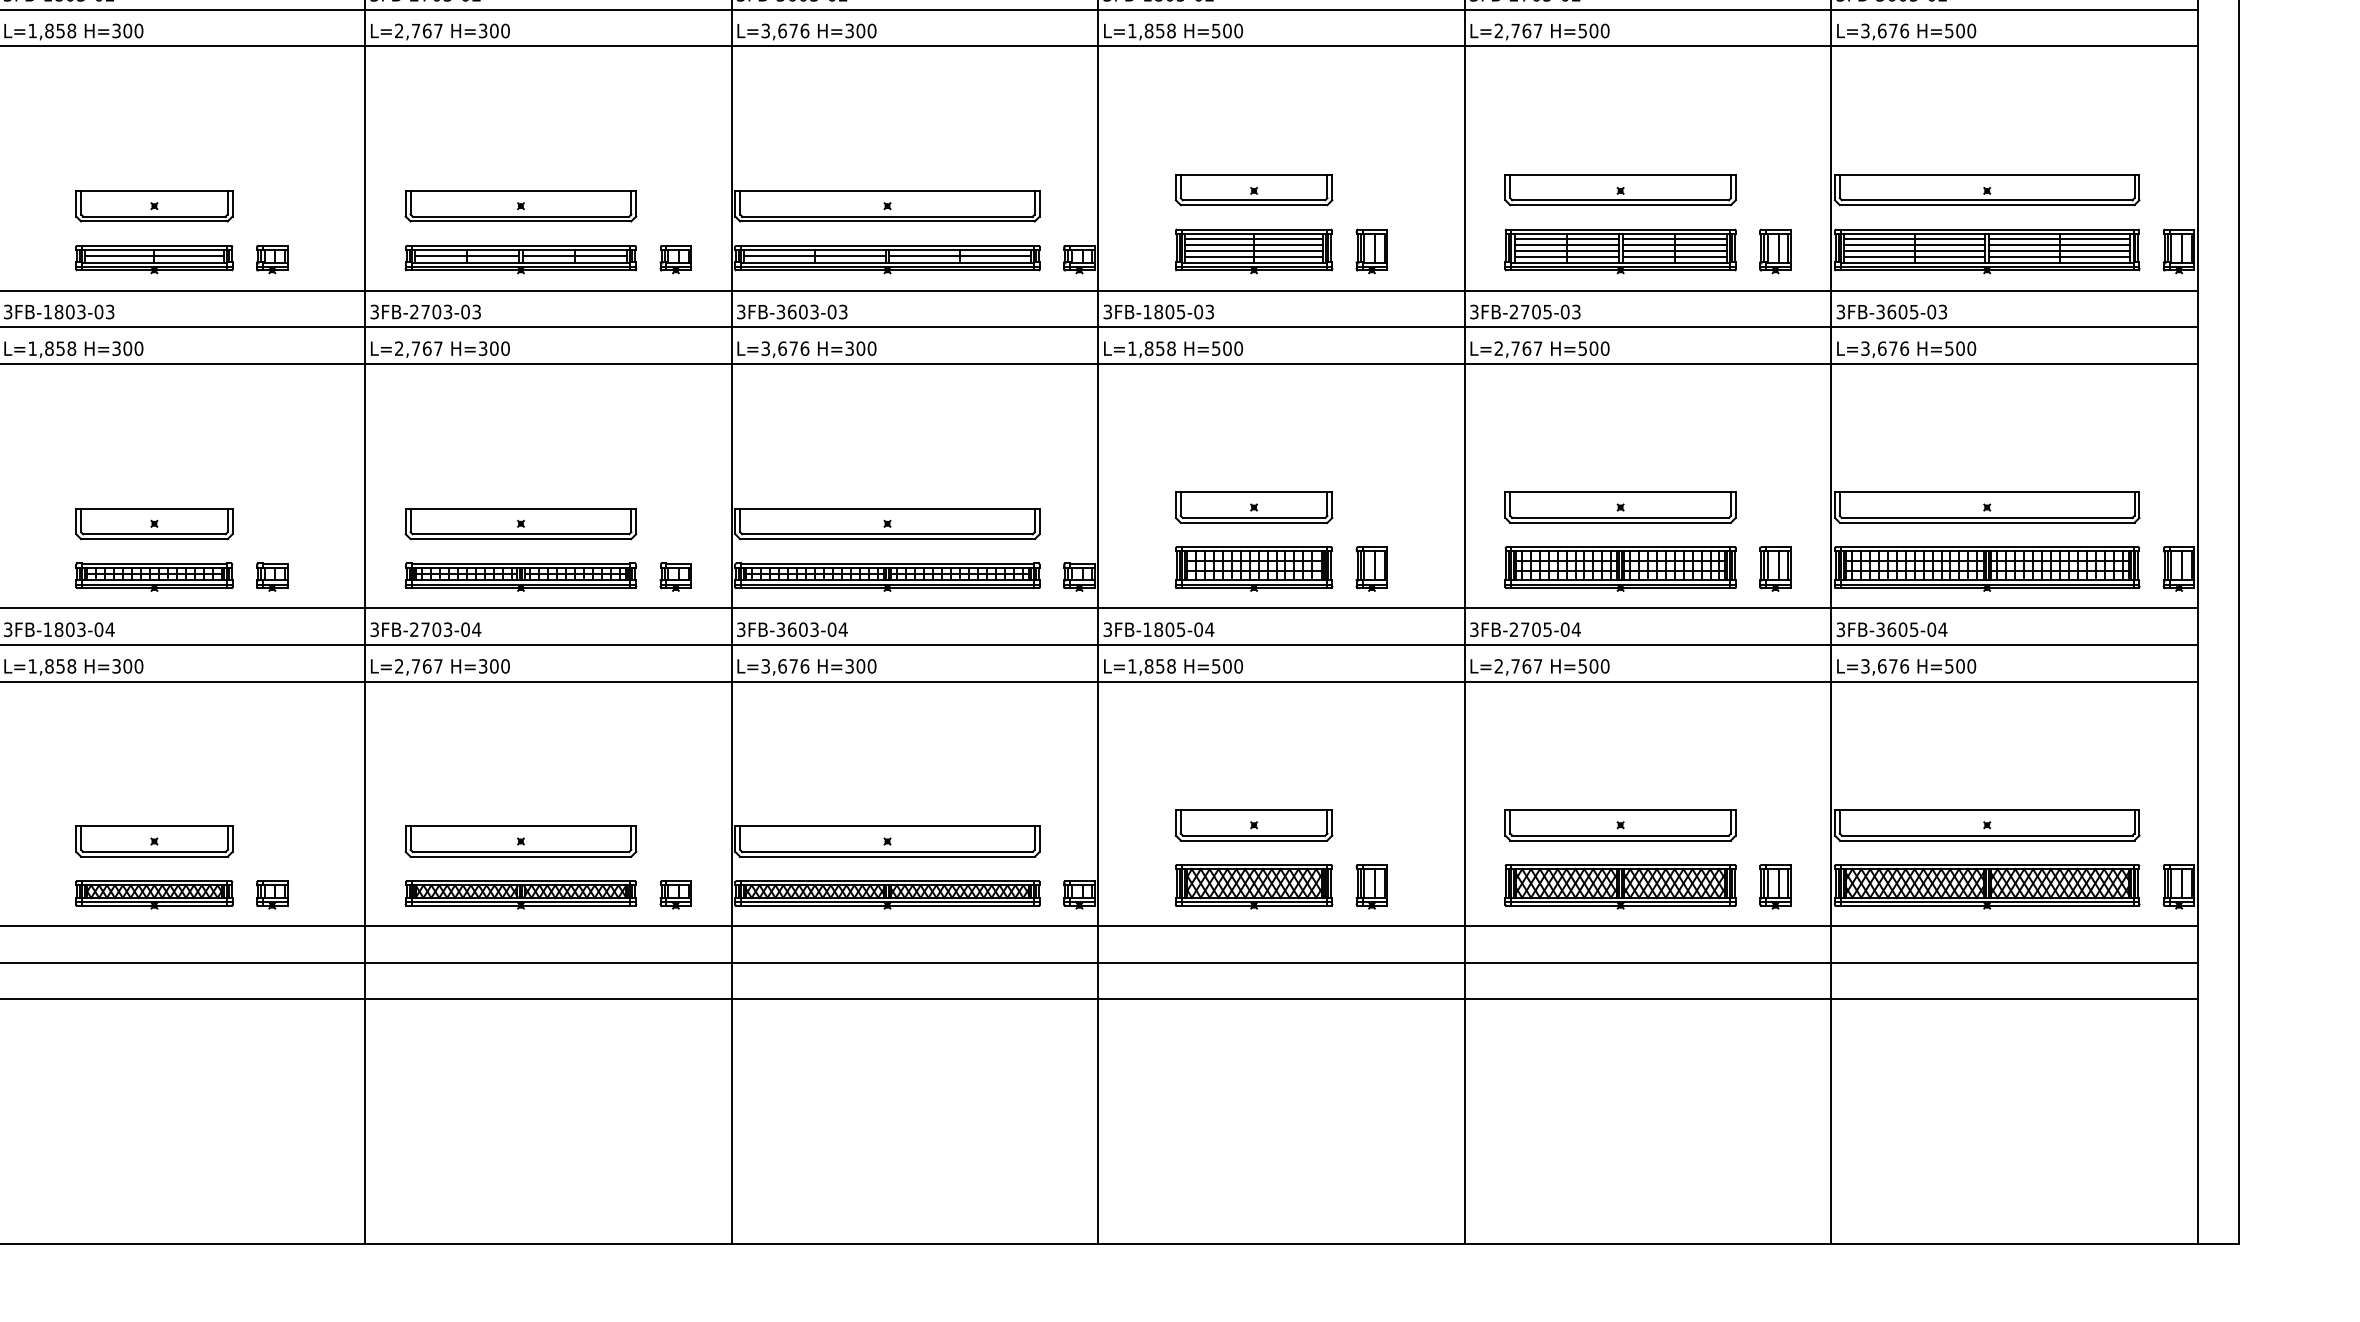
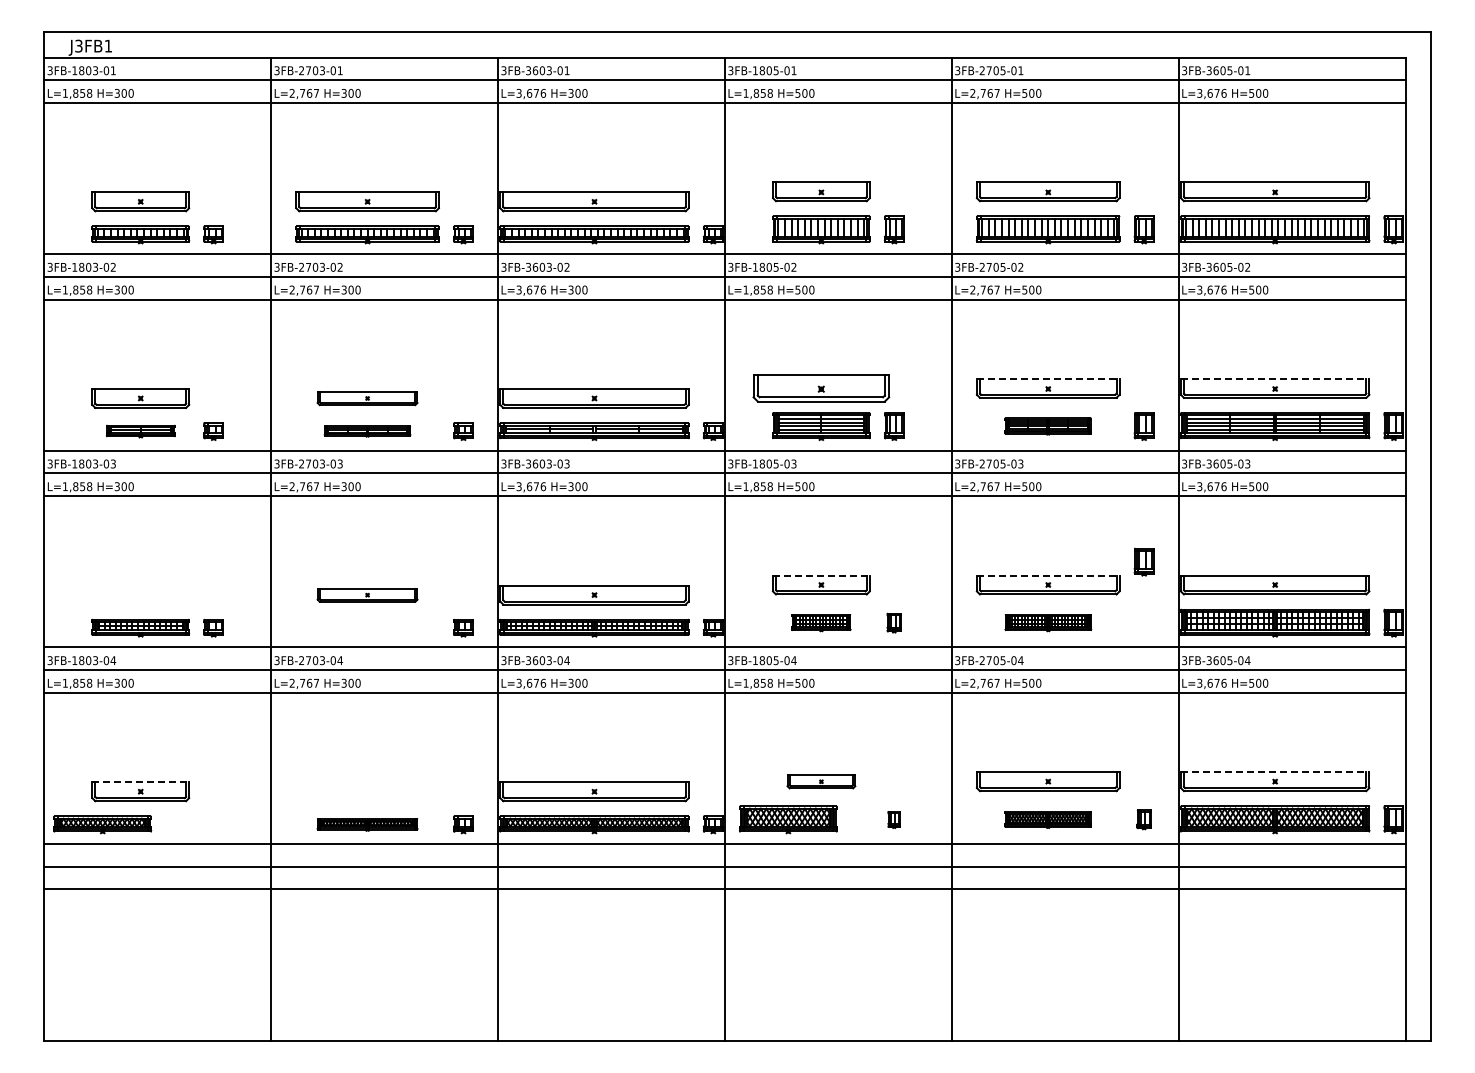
line: (1621, 173) -> (1048, 378), solid -> dashed
line: (1987, 173) -> (1275, 378), solid -> dashed
part: (1254, 190) -> (821, 388), size x1.4
part: (520, 206) -> (367, 398), size x0.7
part: (1619, 251) -> (1047, 426), size x0.6
part: (154, 259) -> (140, 431), size x0.7
part: (520, 259) -> (367, 431), size x0.6
line: (1254, 492) -> (821, 575), solid -> dashed
line: (1621, 492) -> (1048, 575), solid -> dashed
part: (154, 524) -> (140, 595), removed
part: (520, 524) -> (367, 595), size x0.7
part: (1254, 568) -> (821, 622), size x0.6
part: (1370, 568) -> (893, 622), size x0.7
part: (1621, 568) -> (1048, 622), size x0.6
part: (1774, 568) -> (1143, 561), moved
part: (520, 576) -> (367, 627), removed
line: (1987, 810) -> (1275, 772), solid -> dashed
part: (1254, 824) -> (821, 781), size x0.7
line: (155, 826) -> (141, 782), solid -> dashed
part: (520, 841) -> (367, 791), removed
part: (1254, 886) -> (788, 819), moved
part: (1370, 886) -> (893, 819), size x0.6
part: (1619, 886) -> (1047, 819), size x0.6
part: (1774, 886) -> (1143, 819), size x0.7
part: (154, 894) -> (102, 824), moved
part: (271, 894) -> (213, 824), removed
part: (520, 894) -> (367, 824), size x0.7

